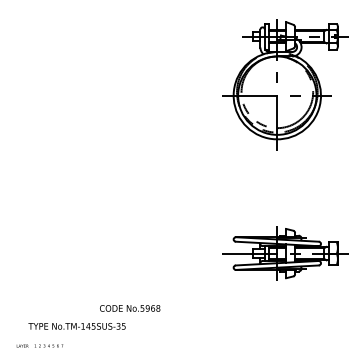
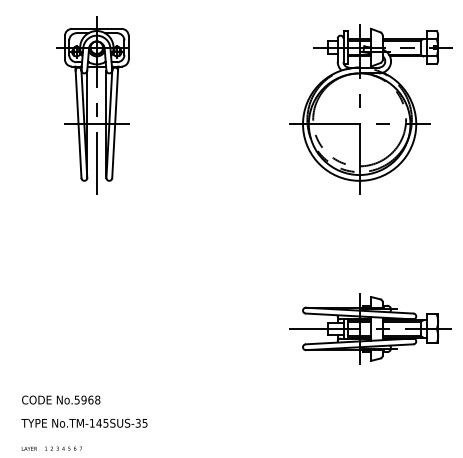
part: (71, 81) -> (92, 105), added
text: (130, 308) -> (61, 400), moved
text: (76, 326) -> (83, 423), moved

